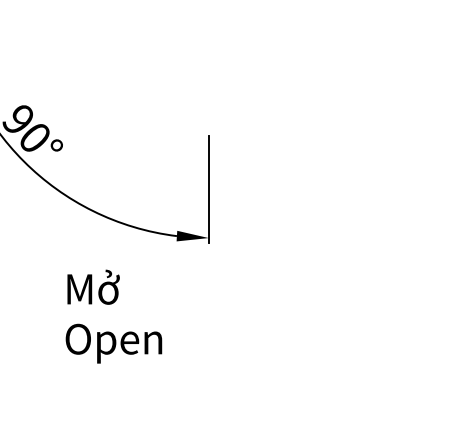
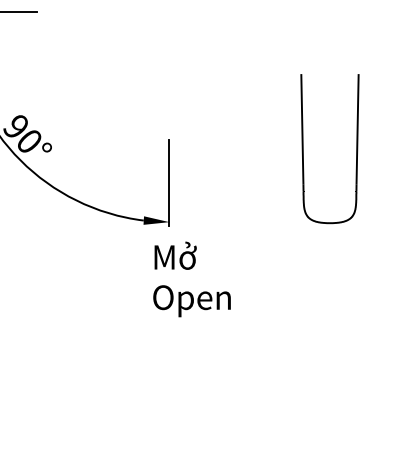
part: (375, 147) -> (303, 149), added
text: (113, 316) -> (191, 279), moved

